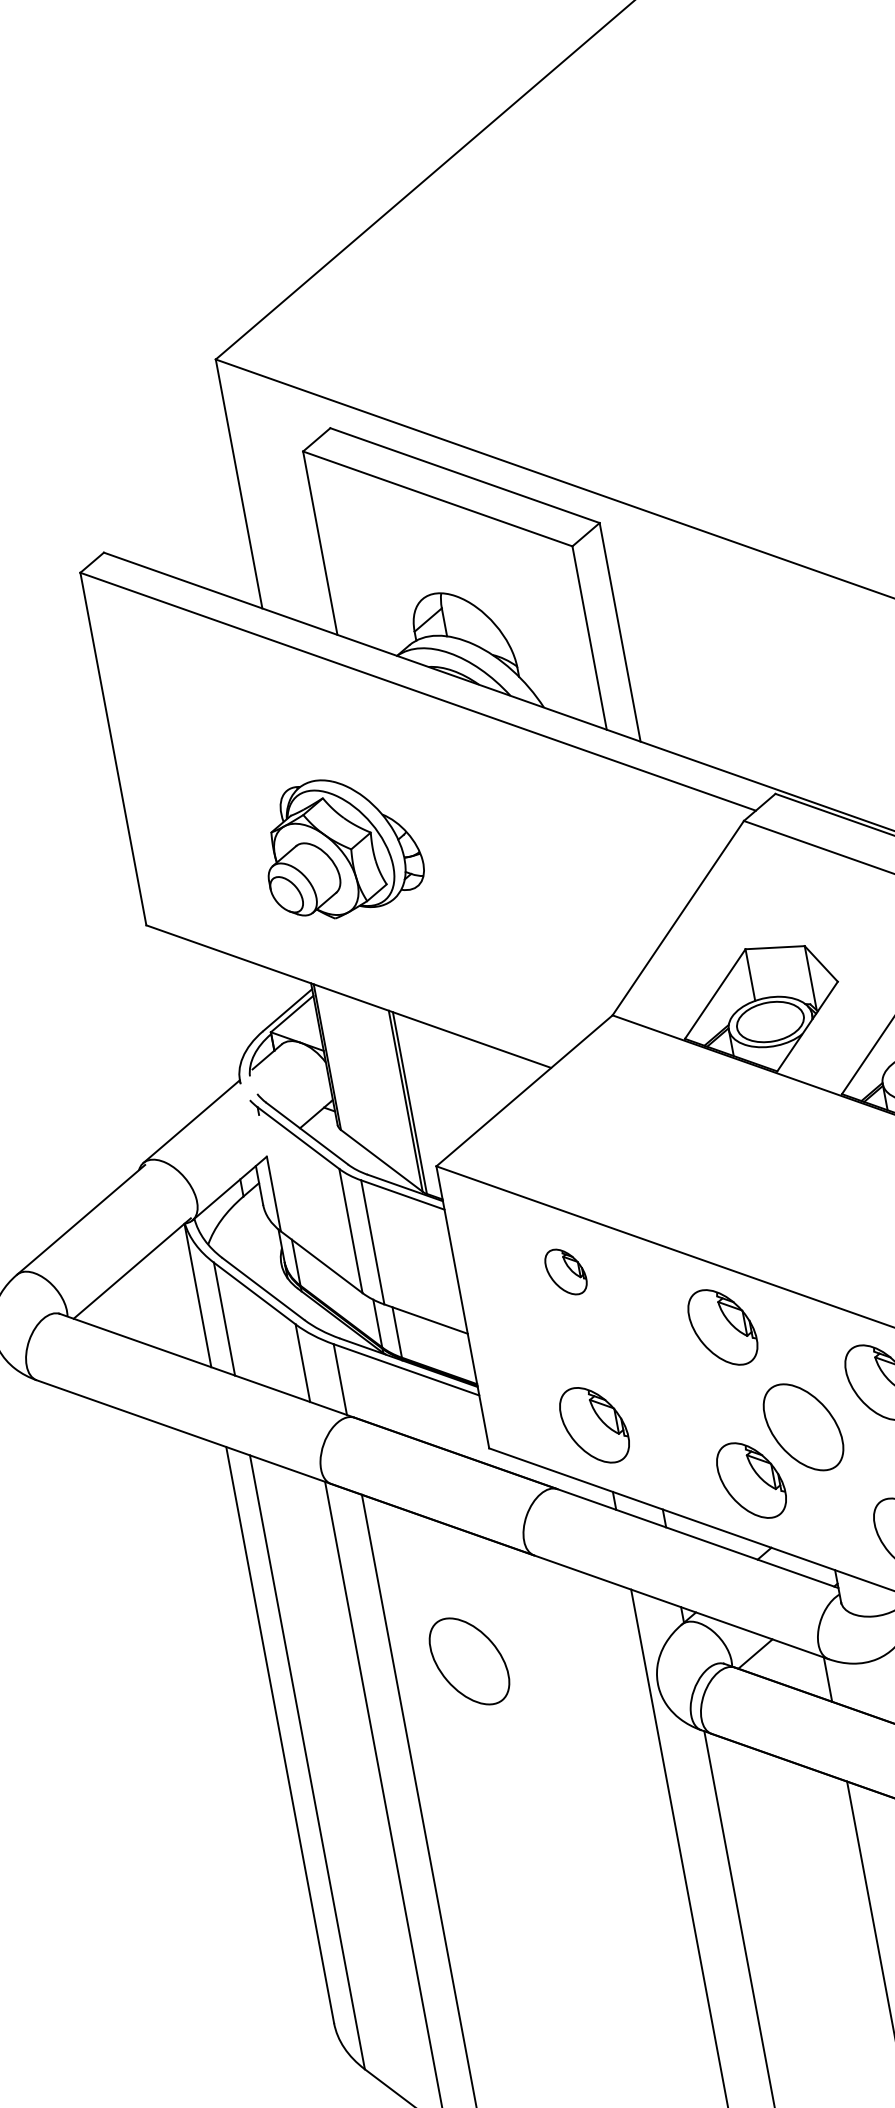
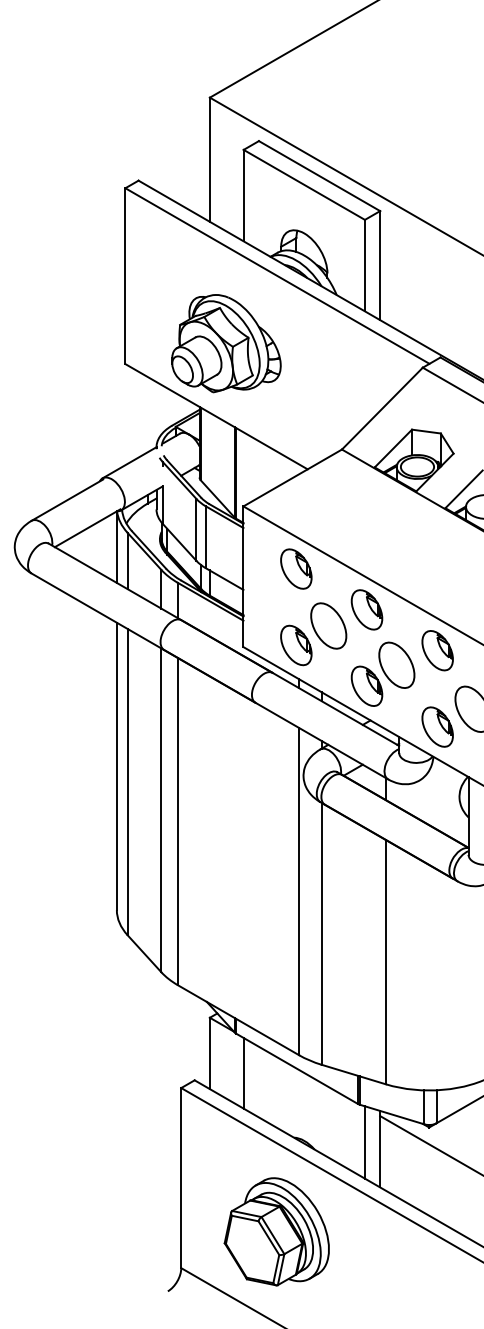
part: (341, 846) -> (226, 343), size x1.43
part: (566, 1270) -> (296, 568), size x1.67
part: (468, 1660) -> (328, 625), moved

